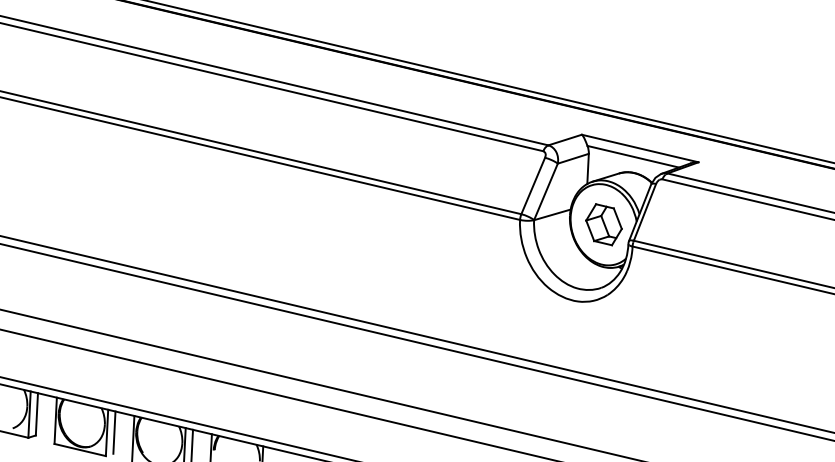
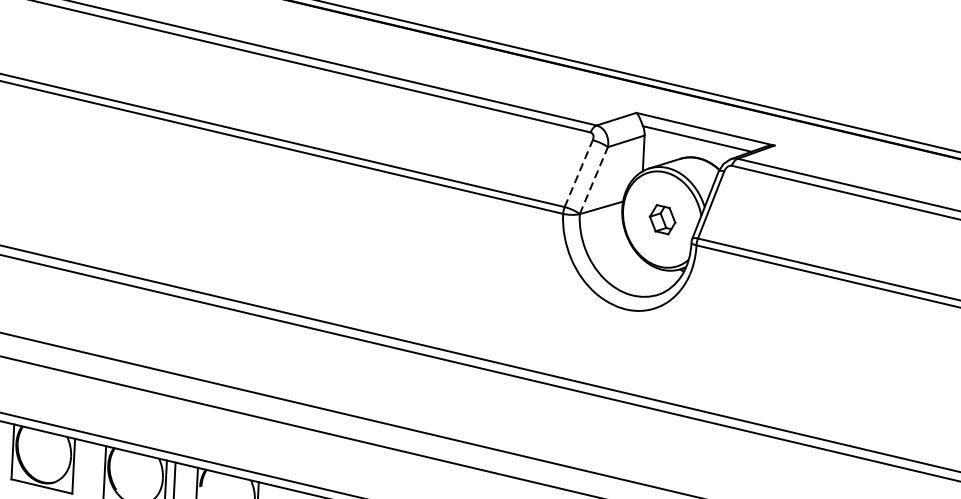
line: (533, 185) -> (579, 173), solid -> dashed
line: (545, 191) -> (593, 180), solid -> dashed
part: (603, 224) -> (662, 219), size x0.6
line: (114, 432) -> (82, 465), removed

